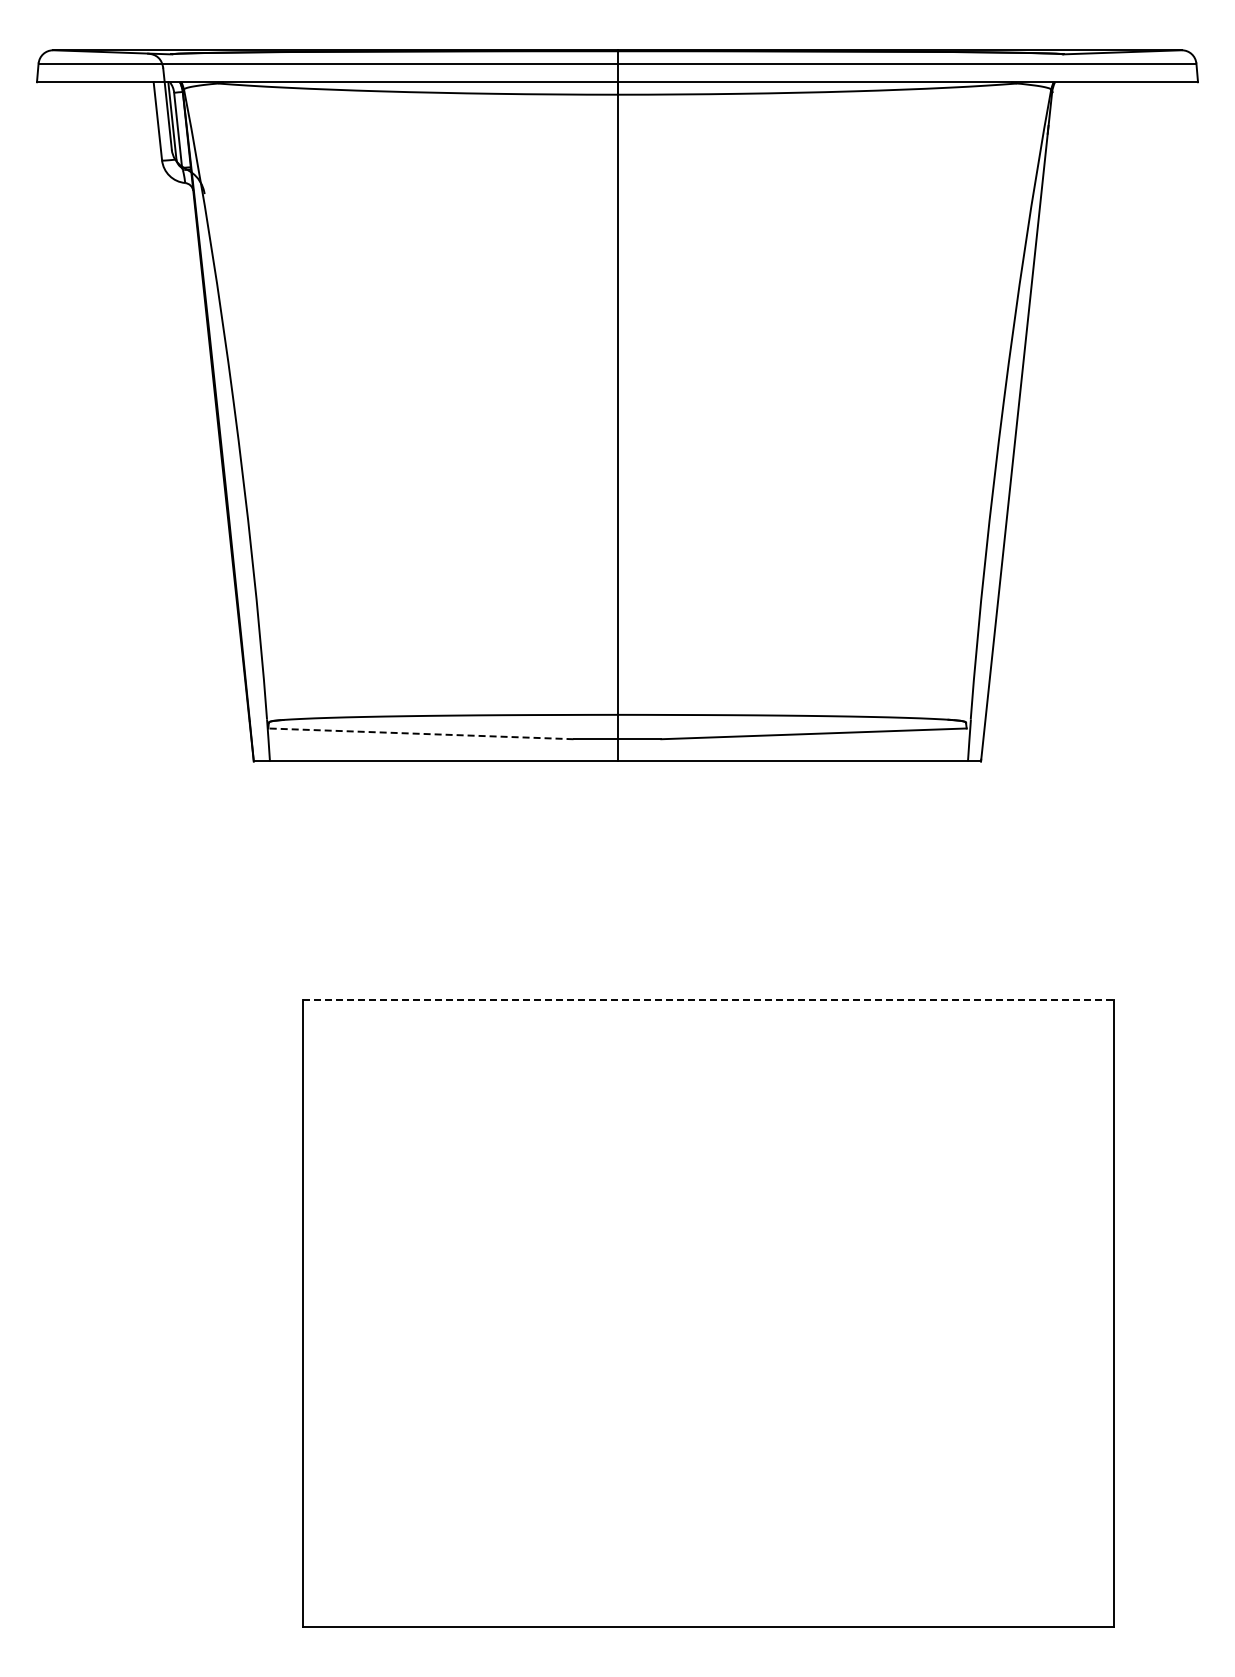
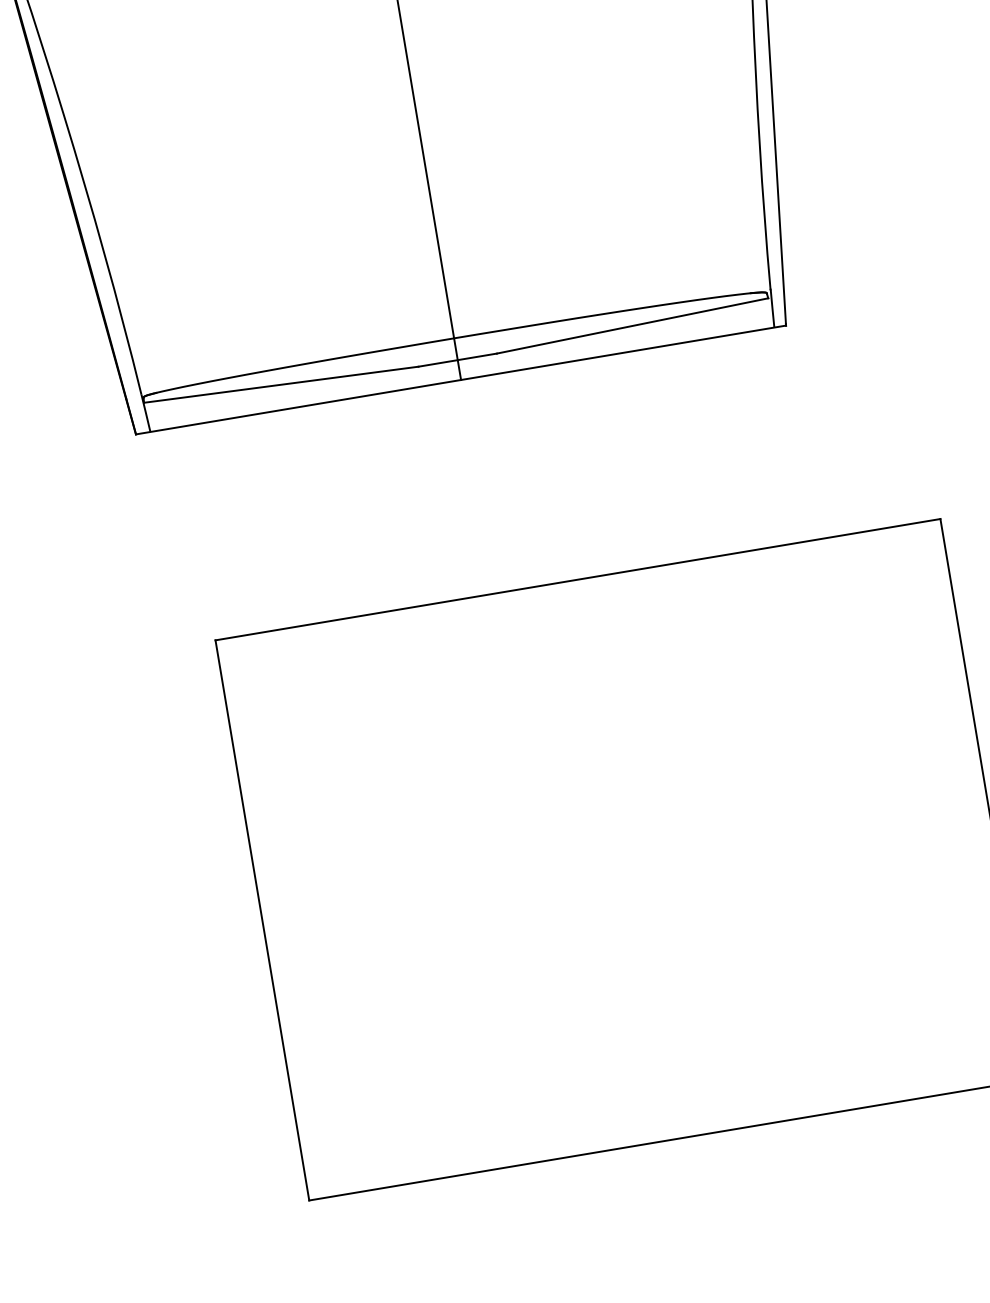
line: (420, 733) -> (280, 384), dashed -> solid
line: (708, 1000) -> (578, 580), dashed -> solid

